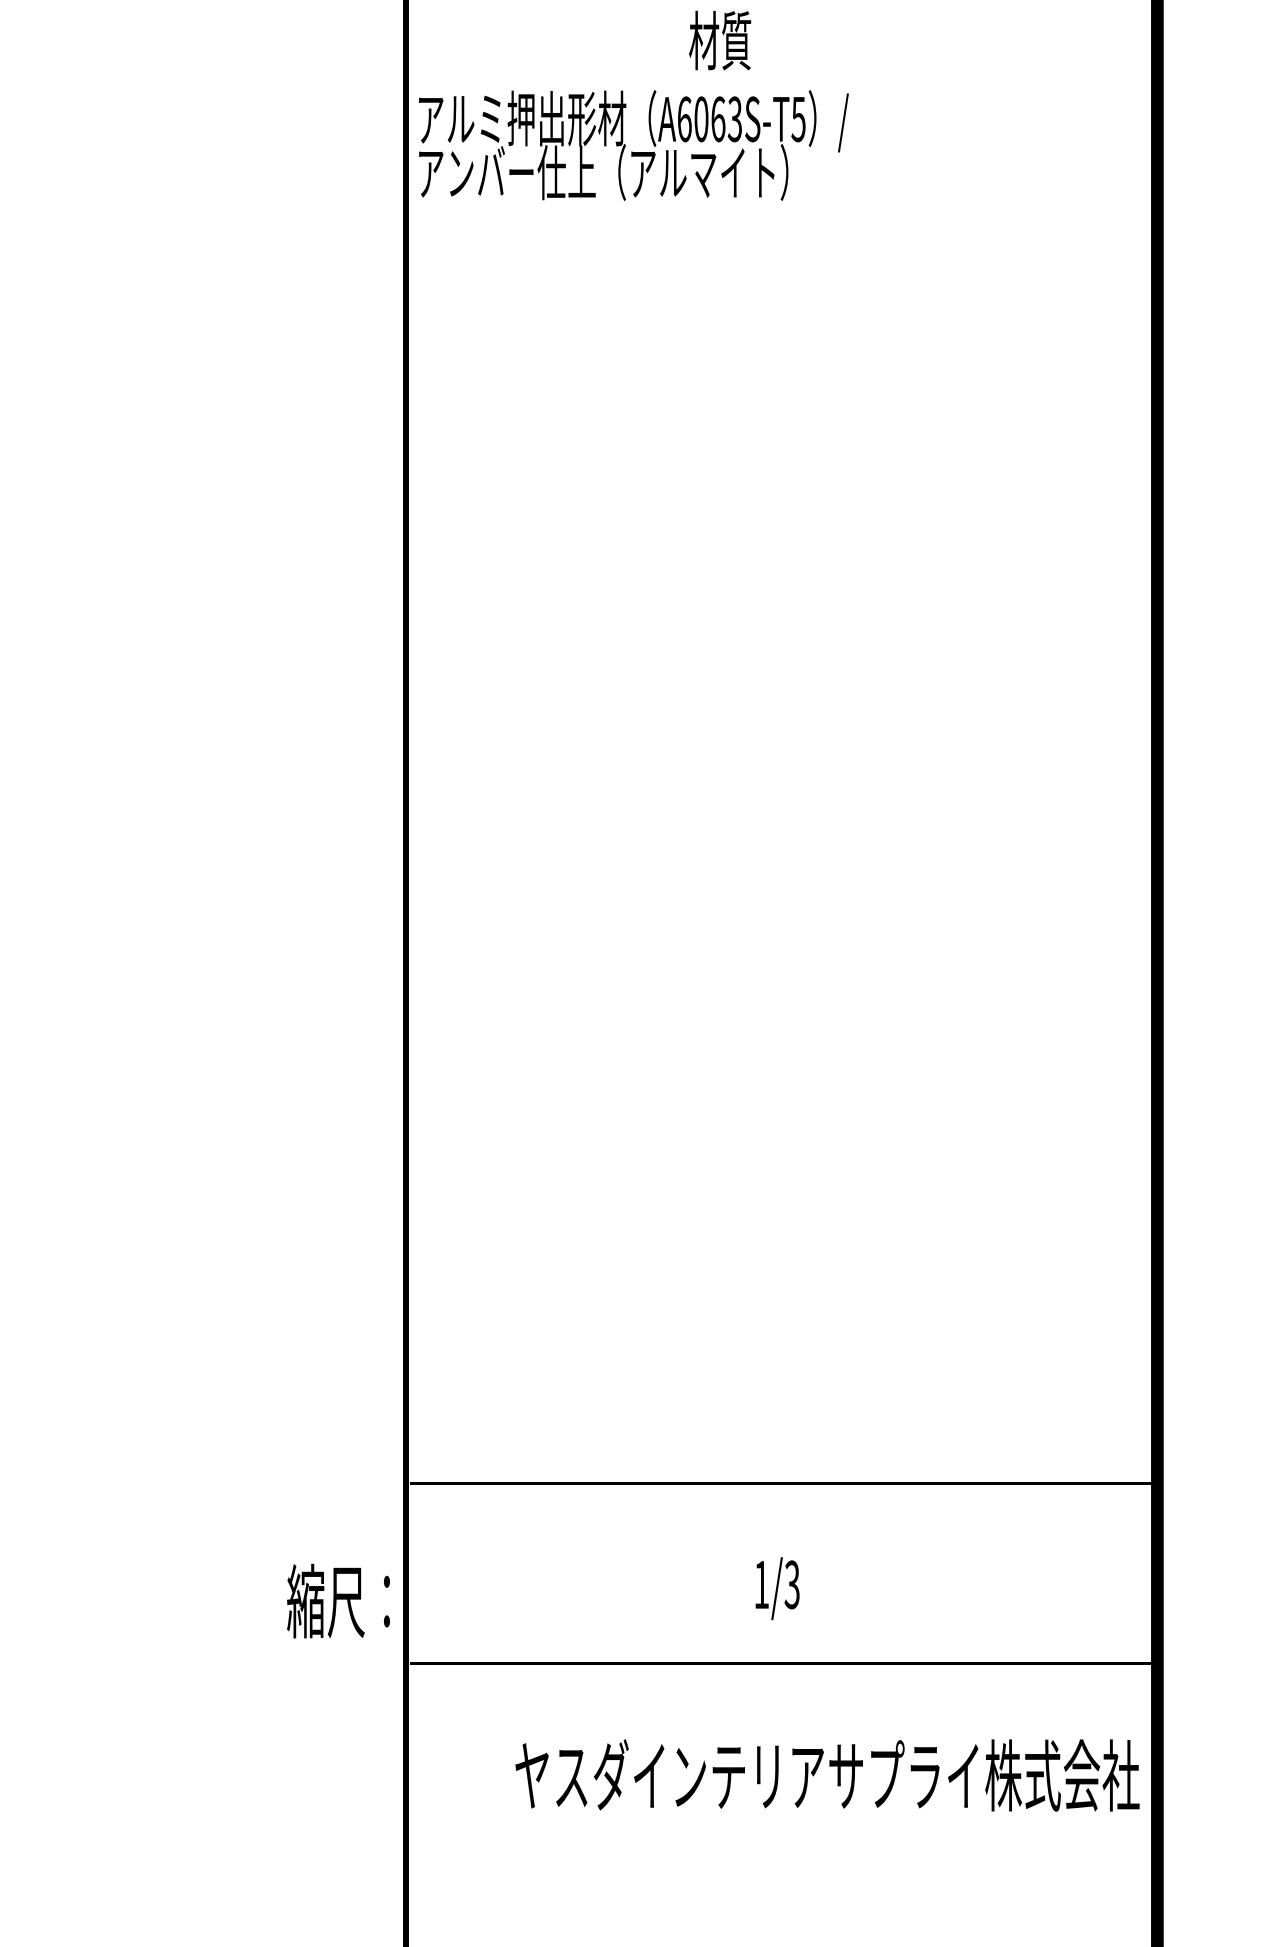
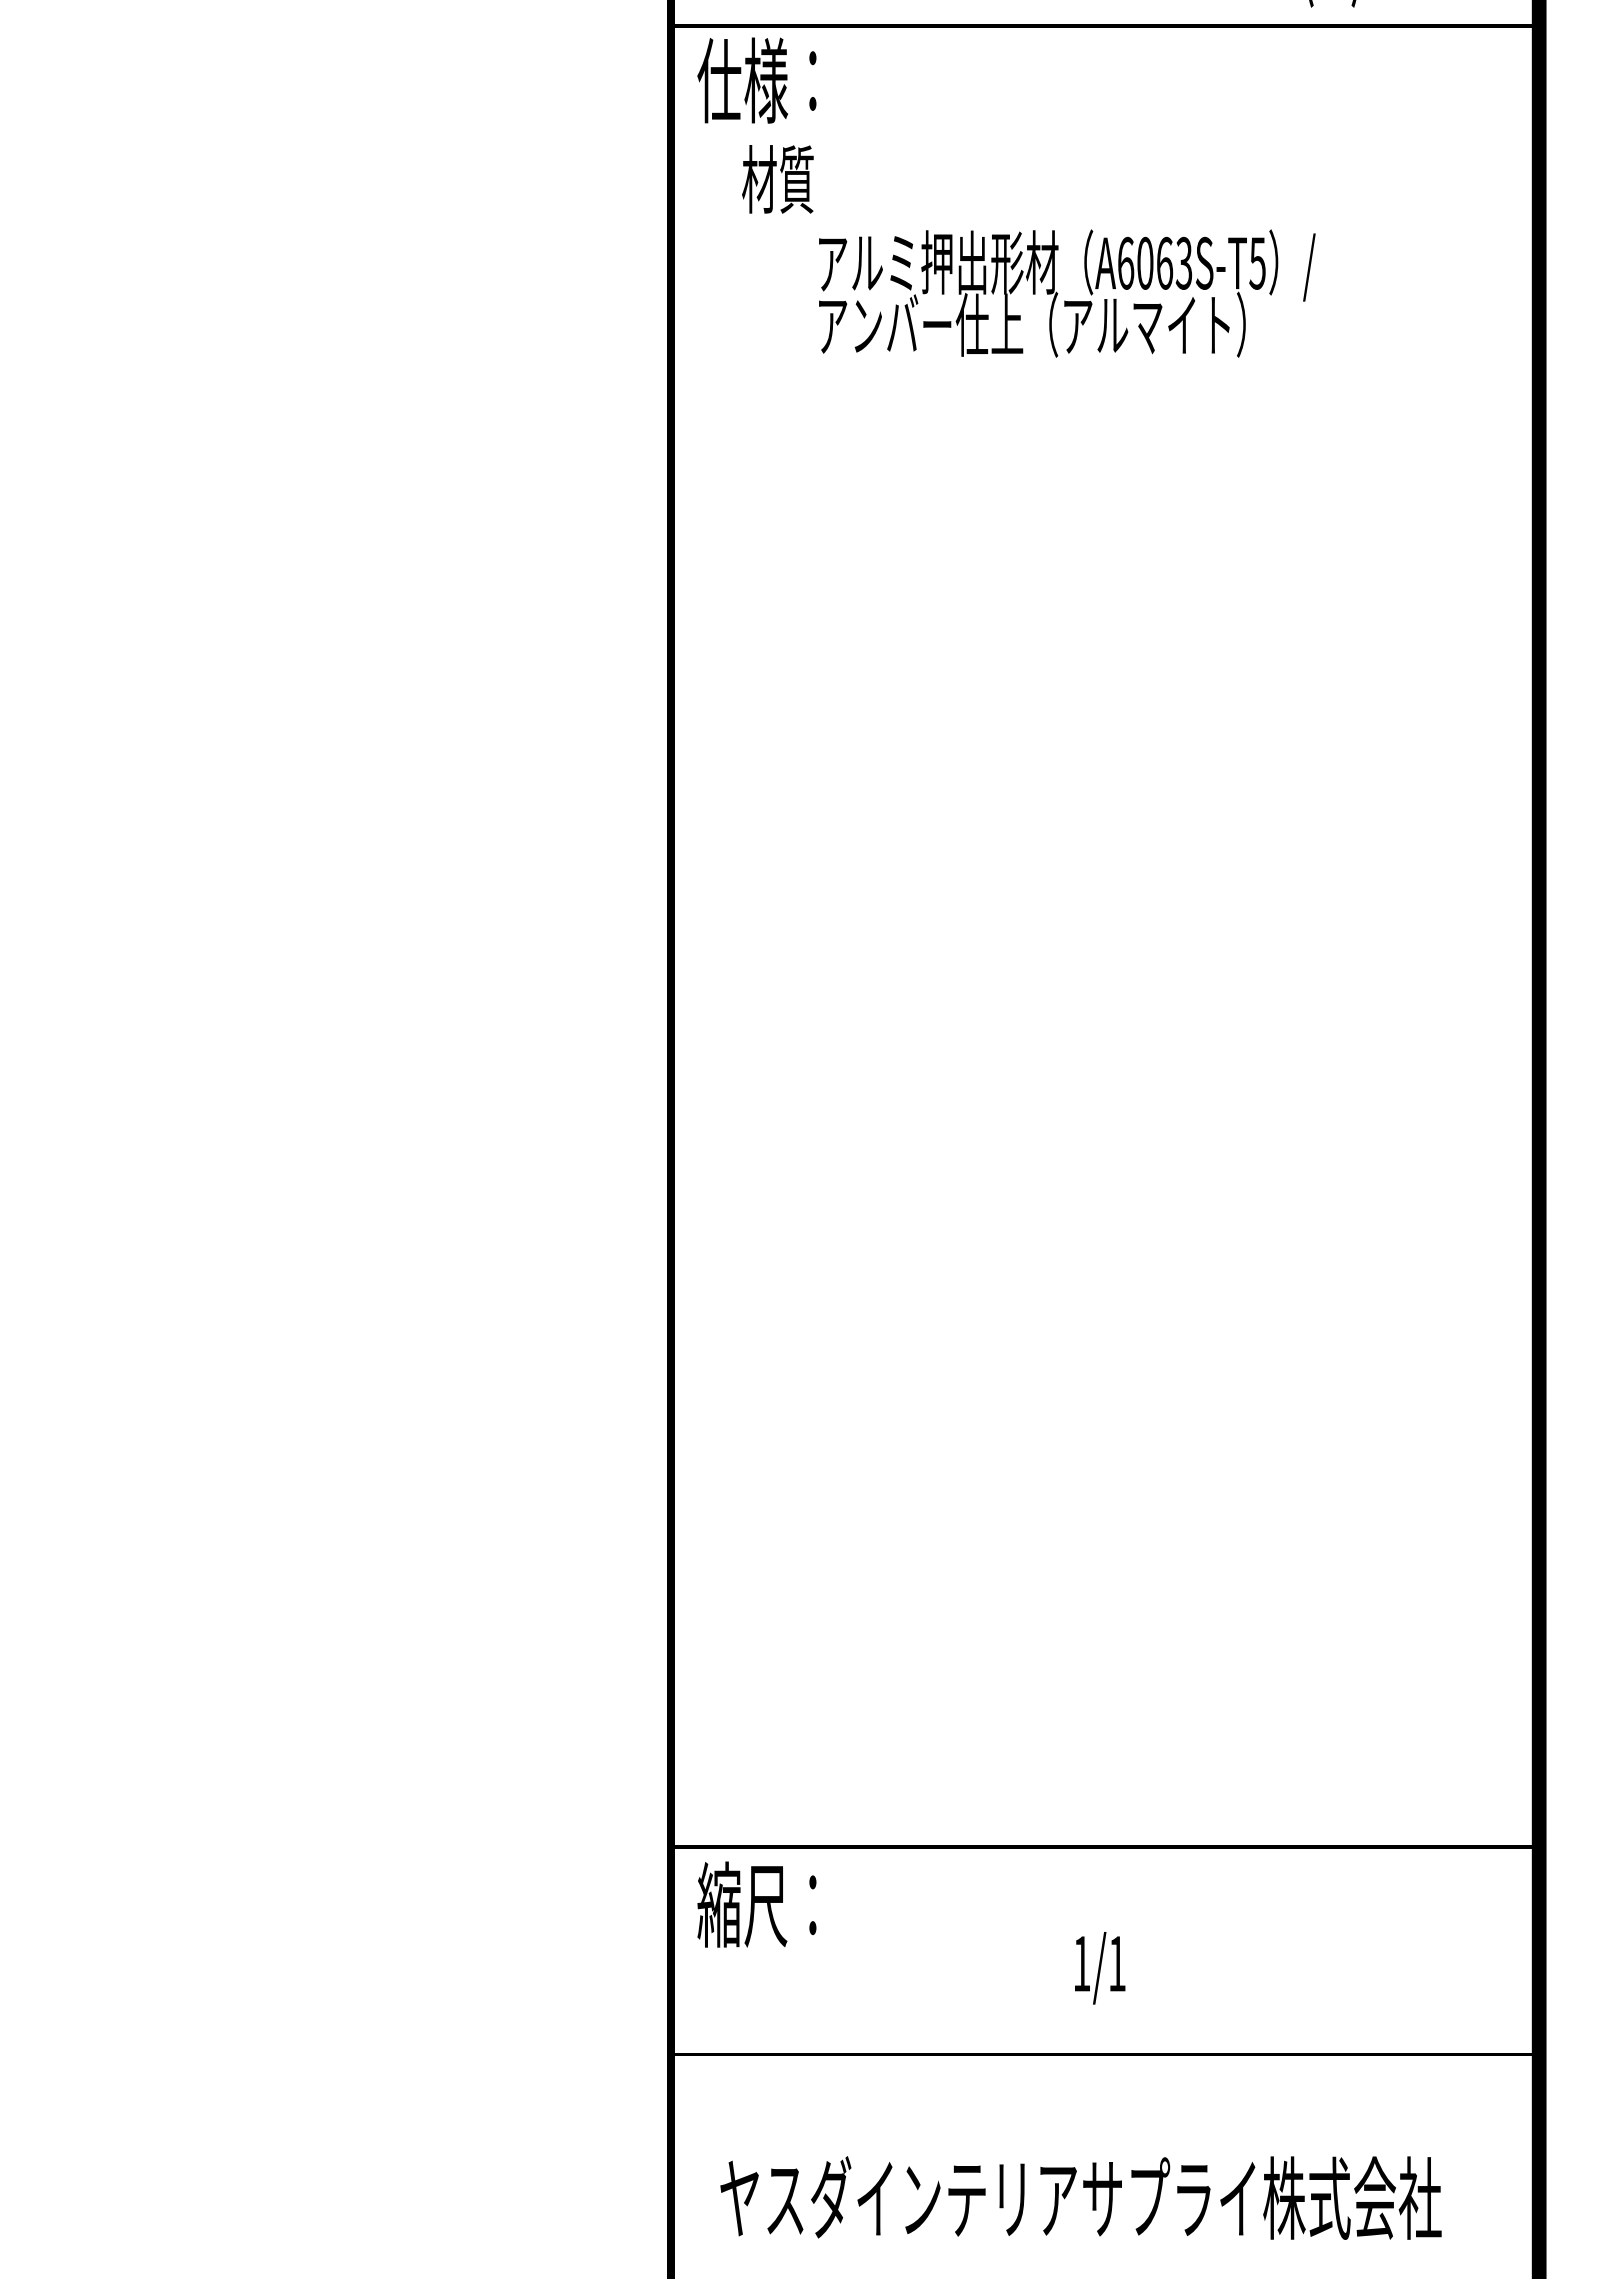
text: (719, 40) -> (777, 179), moved
text: (634, 145) -> (1067, 293), moved
text: (791, 1584) -> (1116, 1963), 1/3 -> 1/1
text: (338, 1601) -> (756, 1904), moved
text: (827, 1774) -> (1080, 2197), moved

